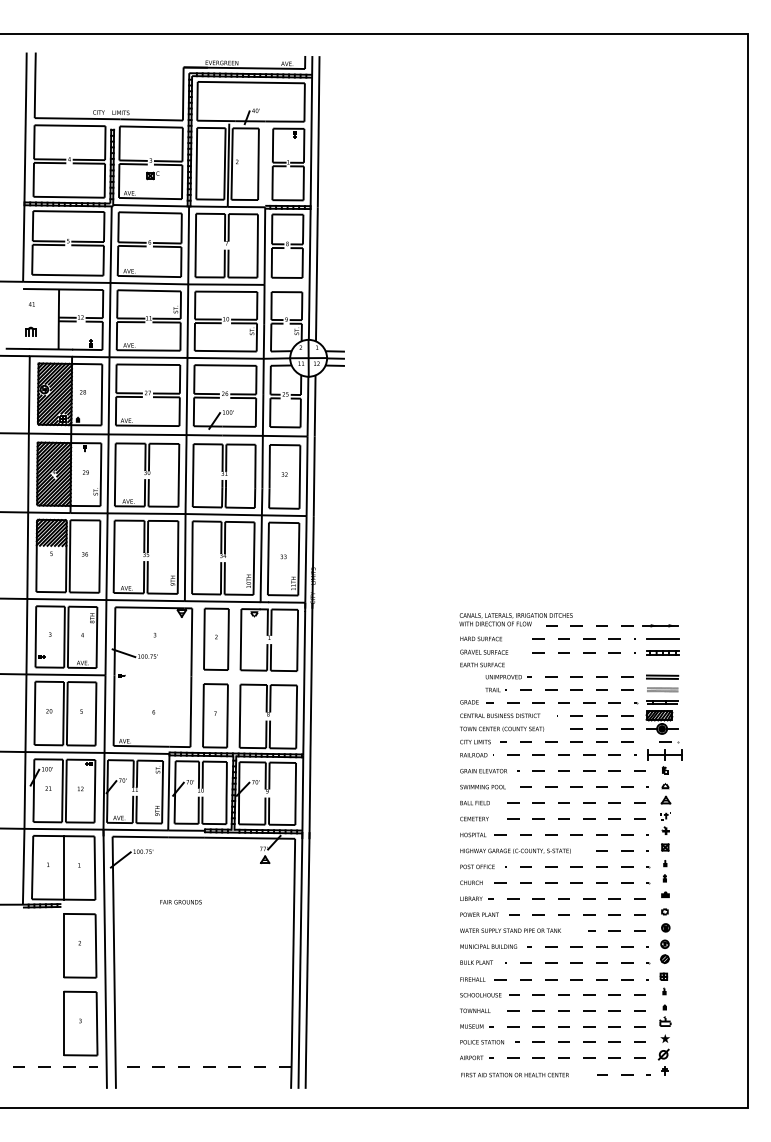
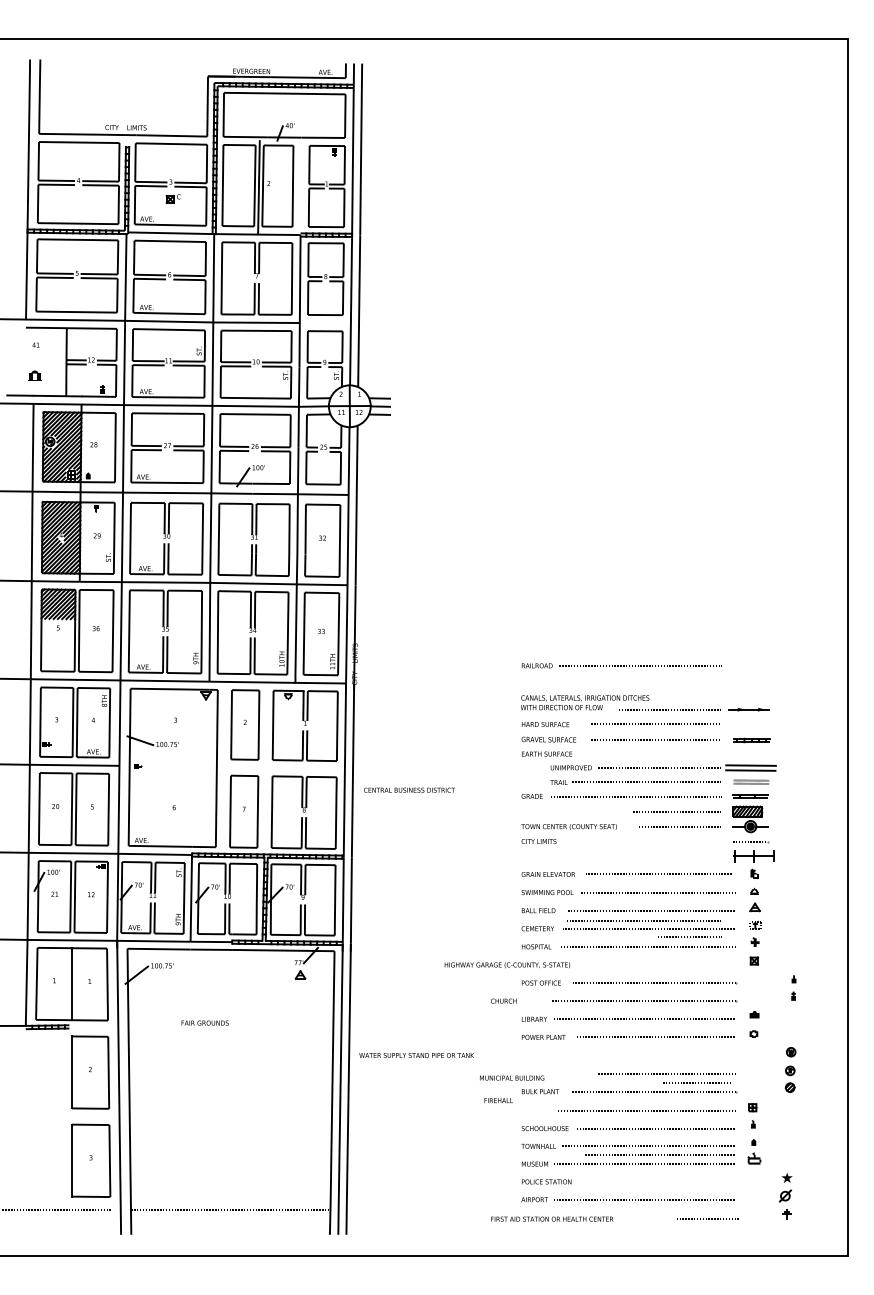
line: (662, 639) -> (751, 725), removed
part: (662, 676) -> (751, 767), size x1.4
text: (500, 715) -> (409, 789), moved
line: (570, 741) -> (646, 920), moved
part: (548, 755) -> (621, 666), moved
text: (515, 850) -> (507, 964), moved
line: (622, 850) -> (691, 936), moved
part: (664, 871) -> (793, 988), moved
text: (471, 882) -> (503, 1000), moved
text: (510, 930) -> (416, 1055), moved
line: (616, 930) -> (694, 1082), moved
part: (665, 943) -> (790, 1069), moved
text: (488, 946) -> (511, 1077), moved
text: (472, 979) -> (498, 1100), moved
line: (583, 1041) -> (661, 1153), moved
part: (663, 1054) -> (785, 1195), moved
text: (514, 1074) -> (551, 1218), moved

